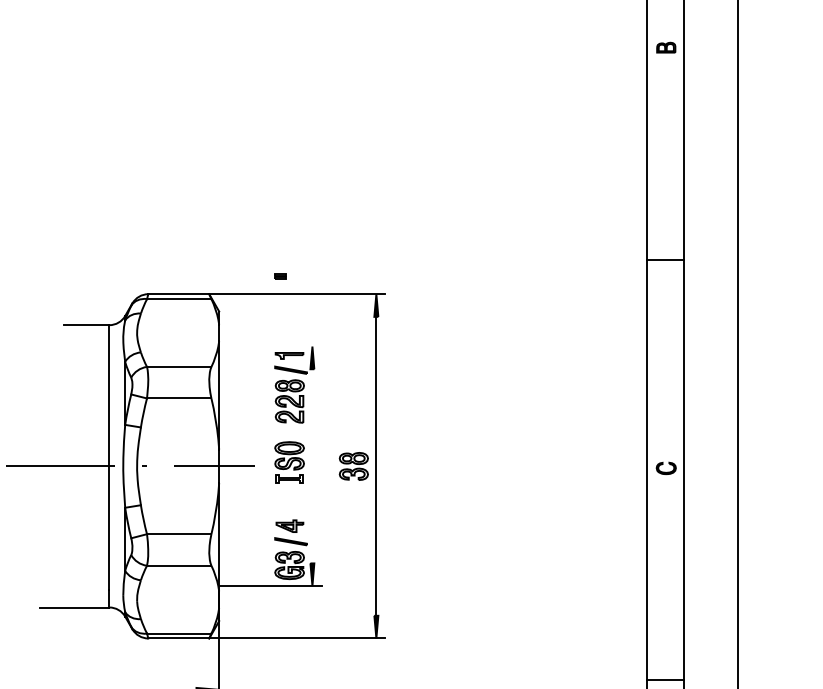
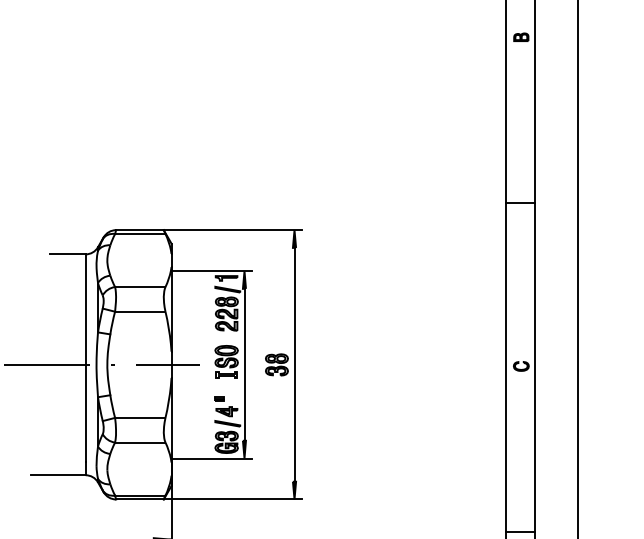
part: (280, 276) -> (219, 399), moved
line: (270, 346) -> (211, 271), added
line: (312, 466) -> (244, 364), added

